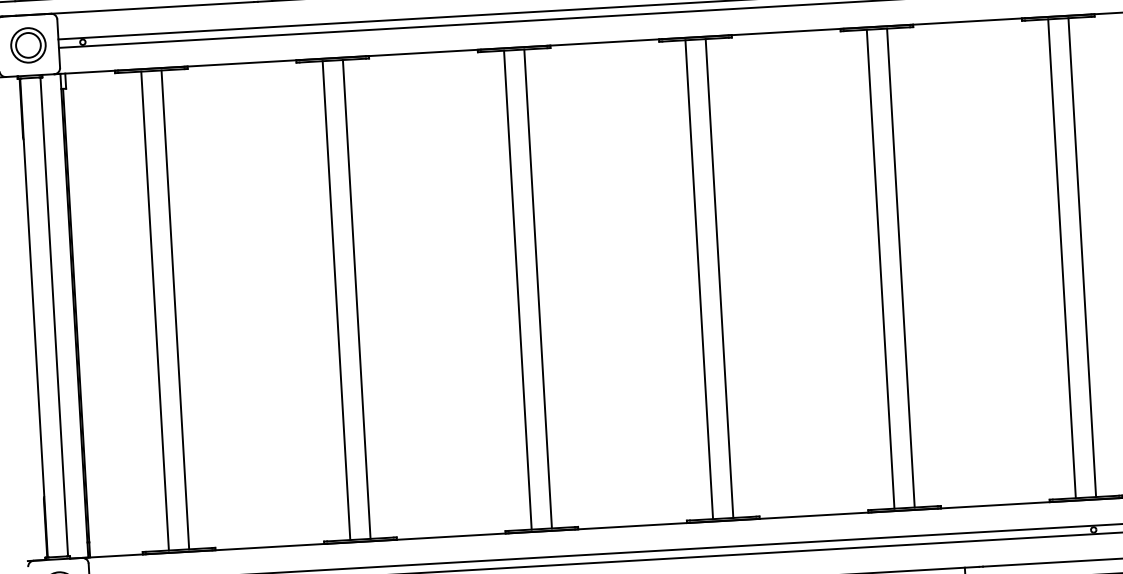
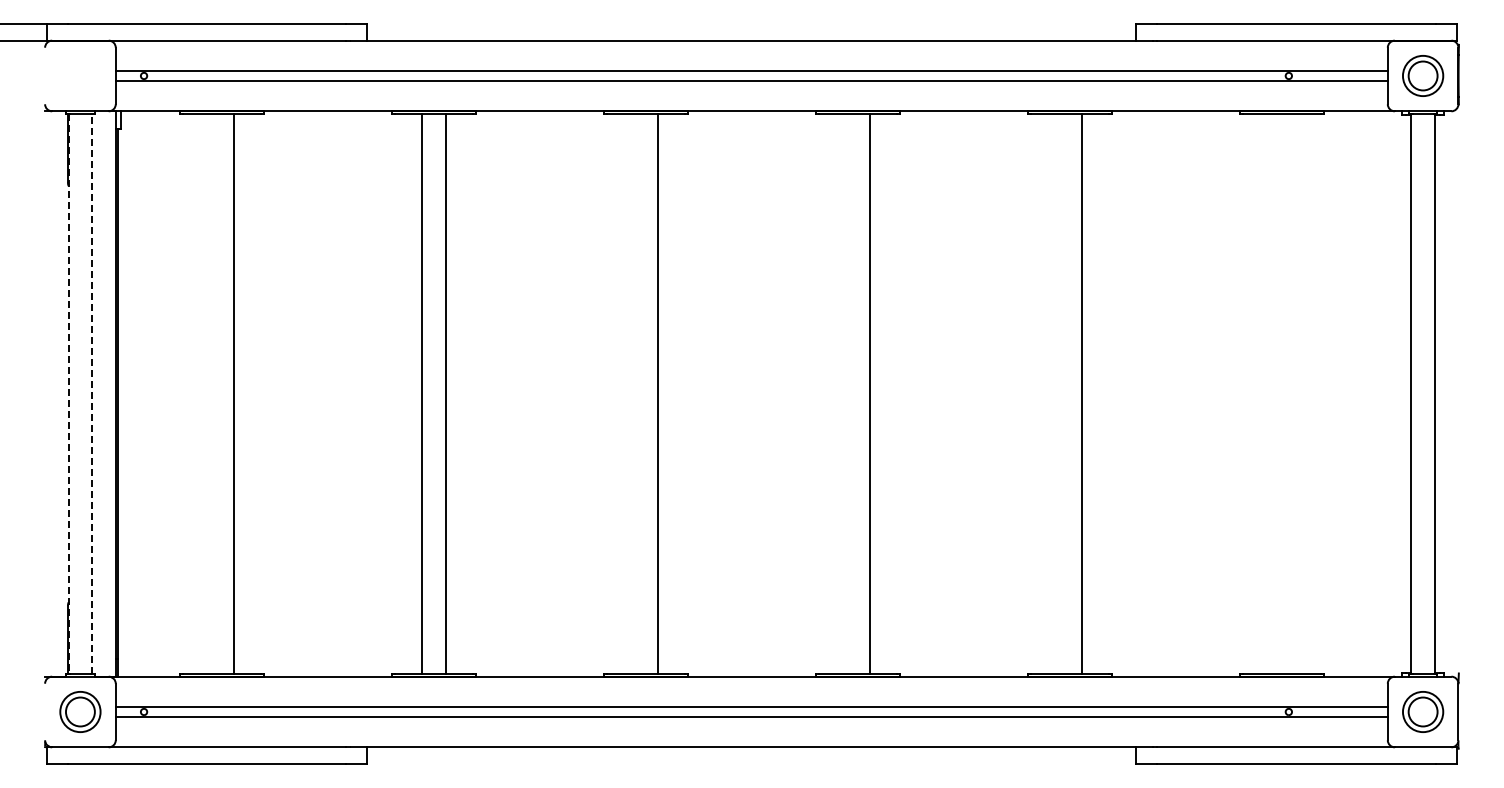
part: (28, 44) -> (80, 75), removed
line: (1081, 257) -> (1293, 393), removed
line: (1062, 258) -> (1270, 393), removed
line: (880, 268) -> (1058, 393), removed
line: (699, 279) -> (846, 393), removed
line: (518, 289) -> (634, 393), removed
line: (155, 310) -> (210, 393), removed
line: (54, 317) -> (92, 394), solid -> dashed
line: (33, 318) -> (68, 394), solid -> dashed

